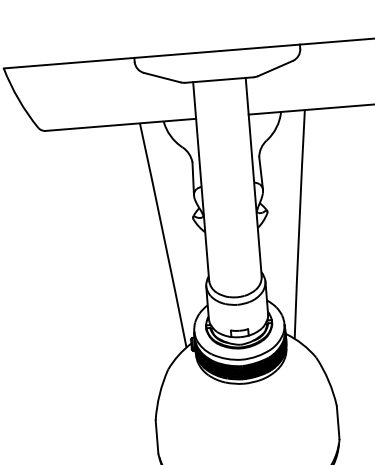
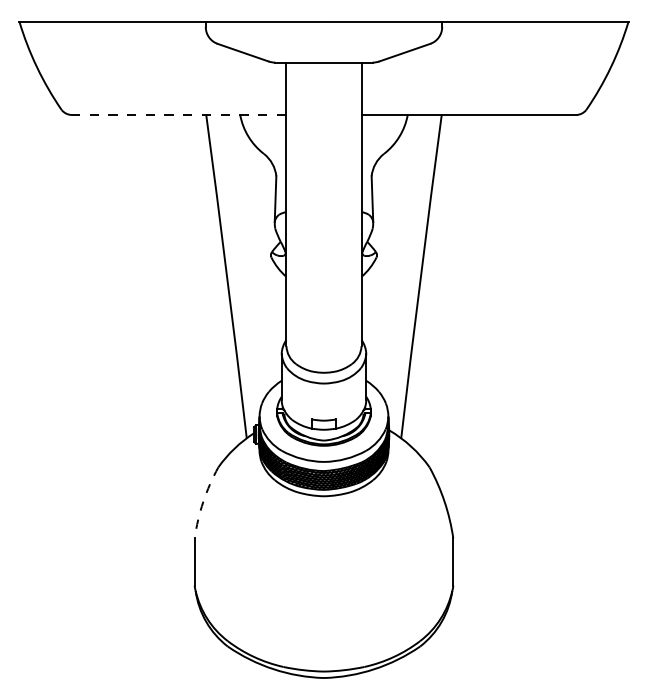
line: (120, 124) -> (178, 114), solid -> dashed
arc: (159, 394) -> (203, 501), solid -> dashed

